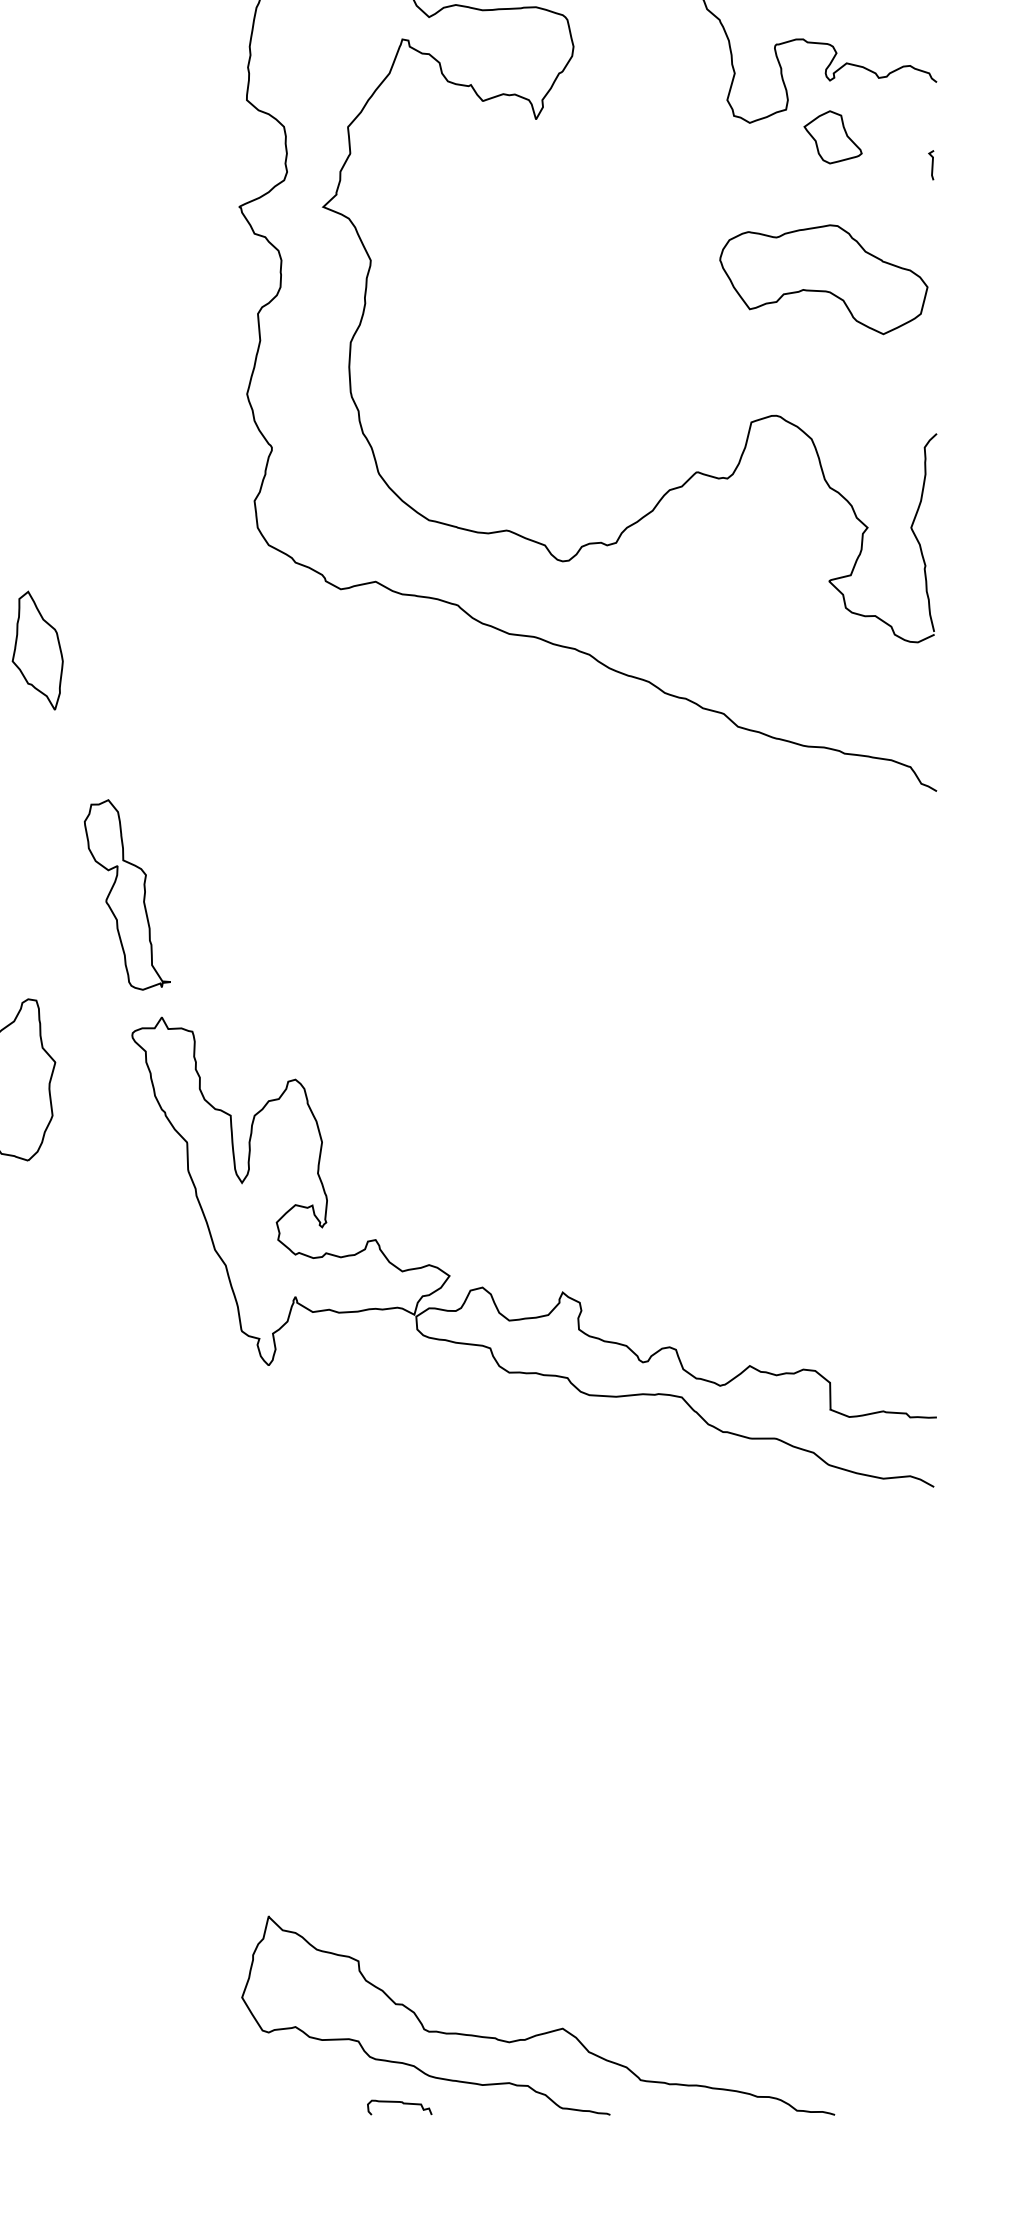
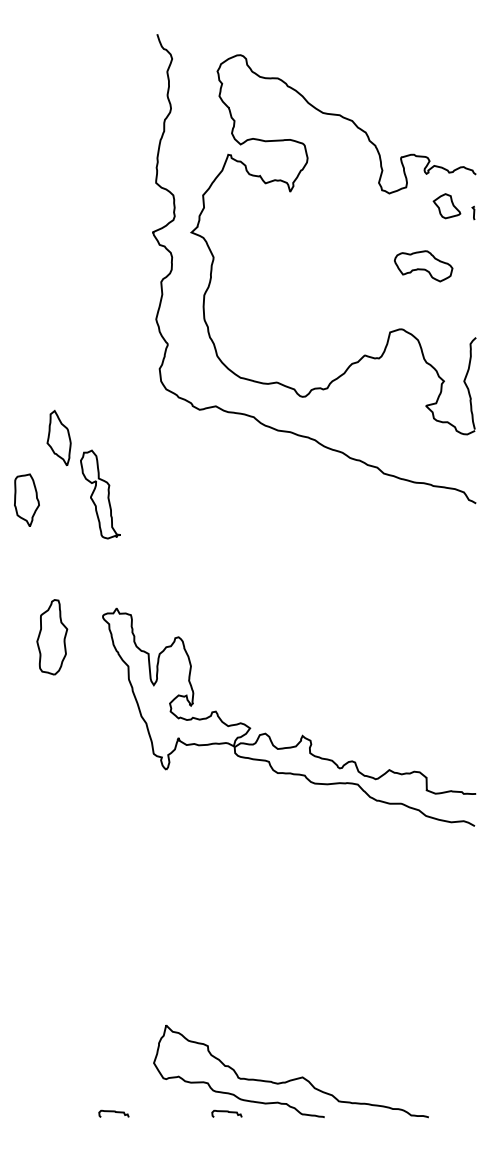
part: (831, 137) -> (446, 206), moved
part: (823, 280) -> (423, 266), size x0.6
part: (126, 894) -> (100, 494), moved
curve: (154, 2104) -> (113, 1112), added

